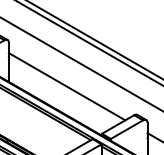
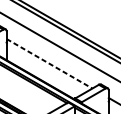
line: (67, 86) -> (49, 63), solid -> dashed

